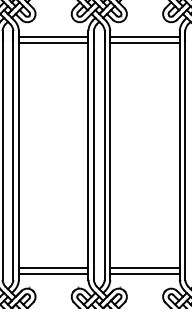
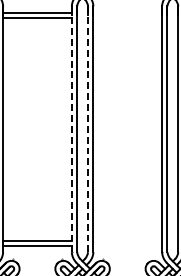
line: (144, 37) -> (127, 12), removed
line: (144, 42) -> (127, 17), removed
line: (88, 155) -> (71, 129), solid -> dashed
line: (104, 155) -> (87, 129), solid -> dashed
line: (144, 268) -> (127, 240), removed
line: (144, 273) -> (127, 245), removed

